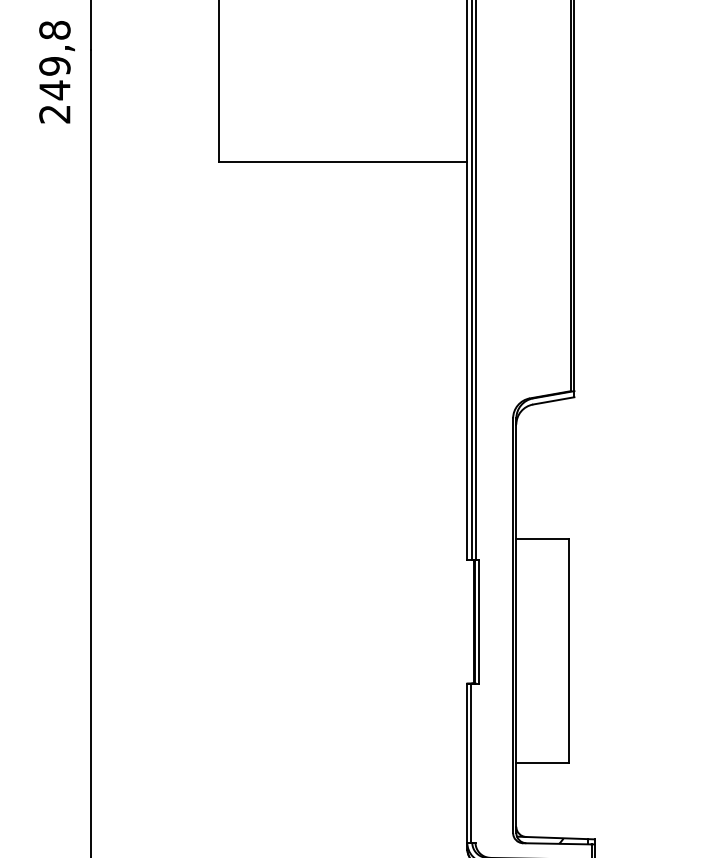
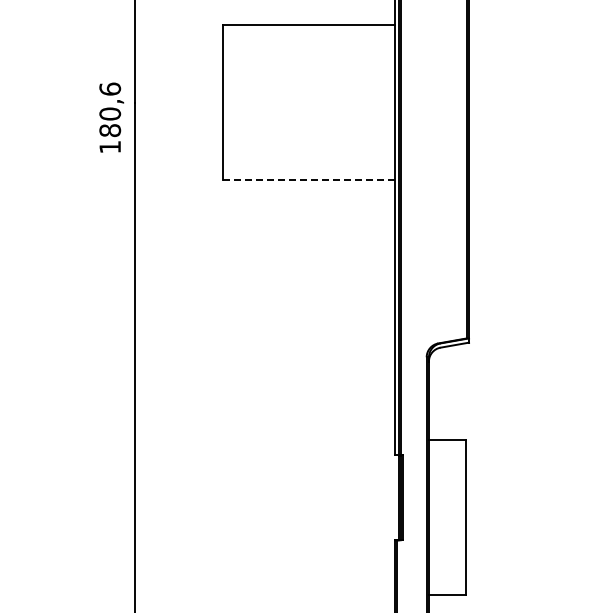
text: (55, 71) -> (110, 117), 249,8 -> 180,6
line: (343, 162) -> (309, 180), solid -> dashed

